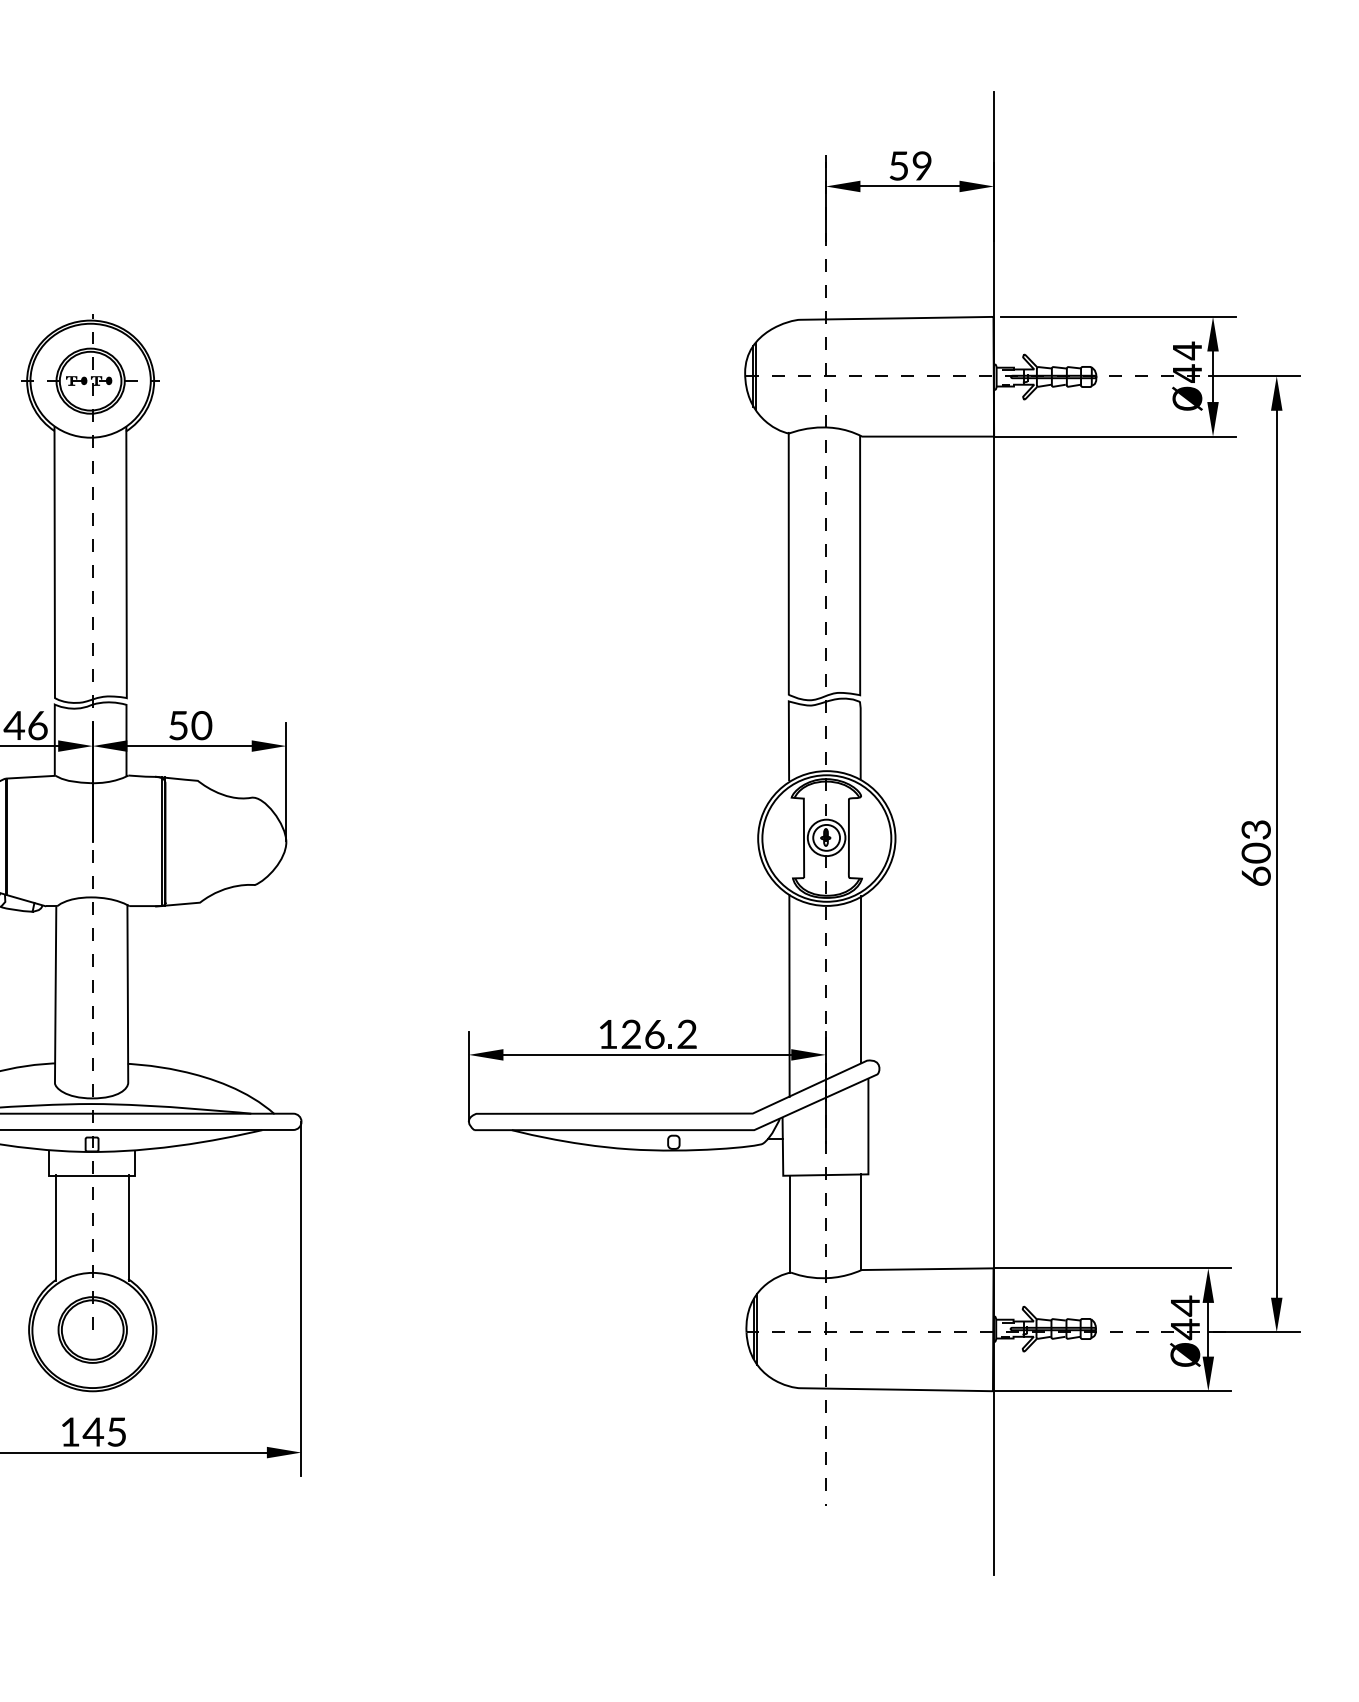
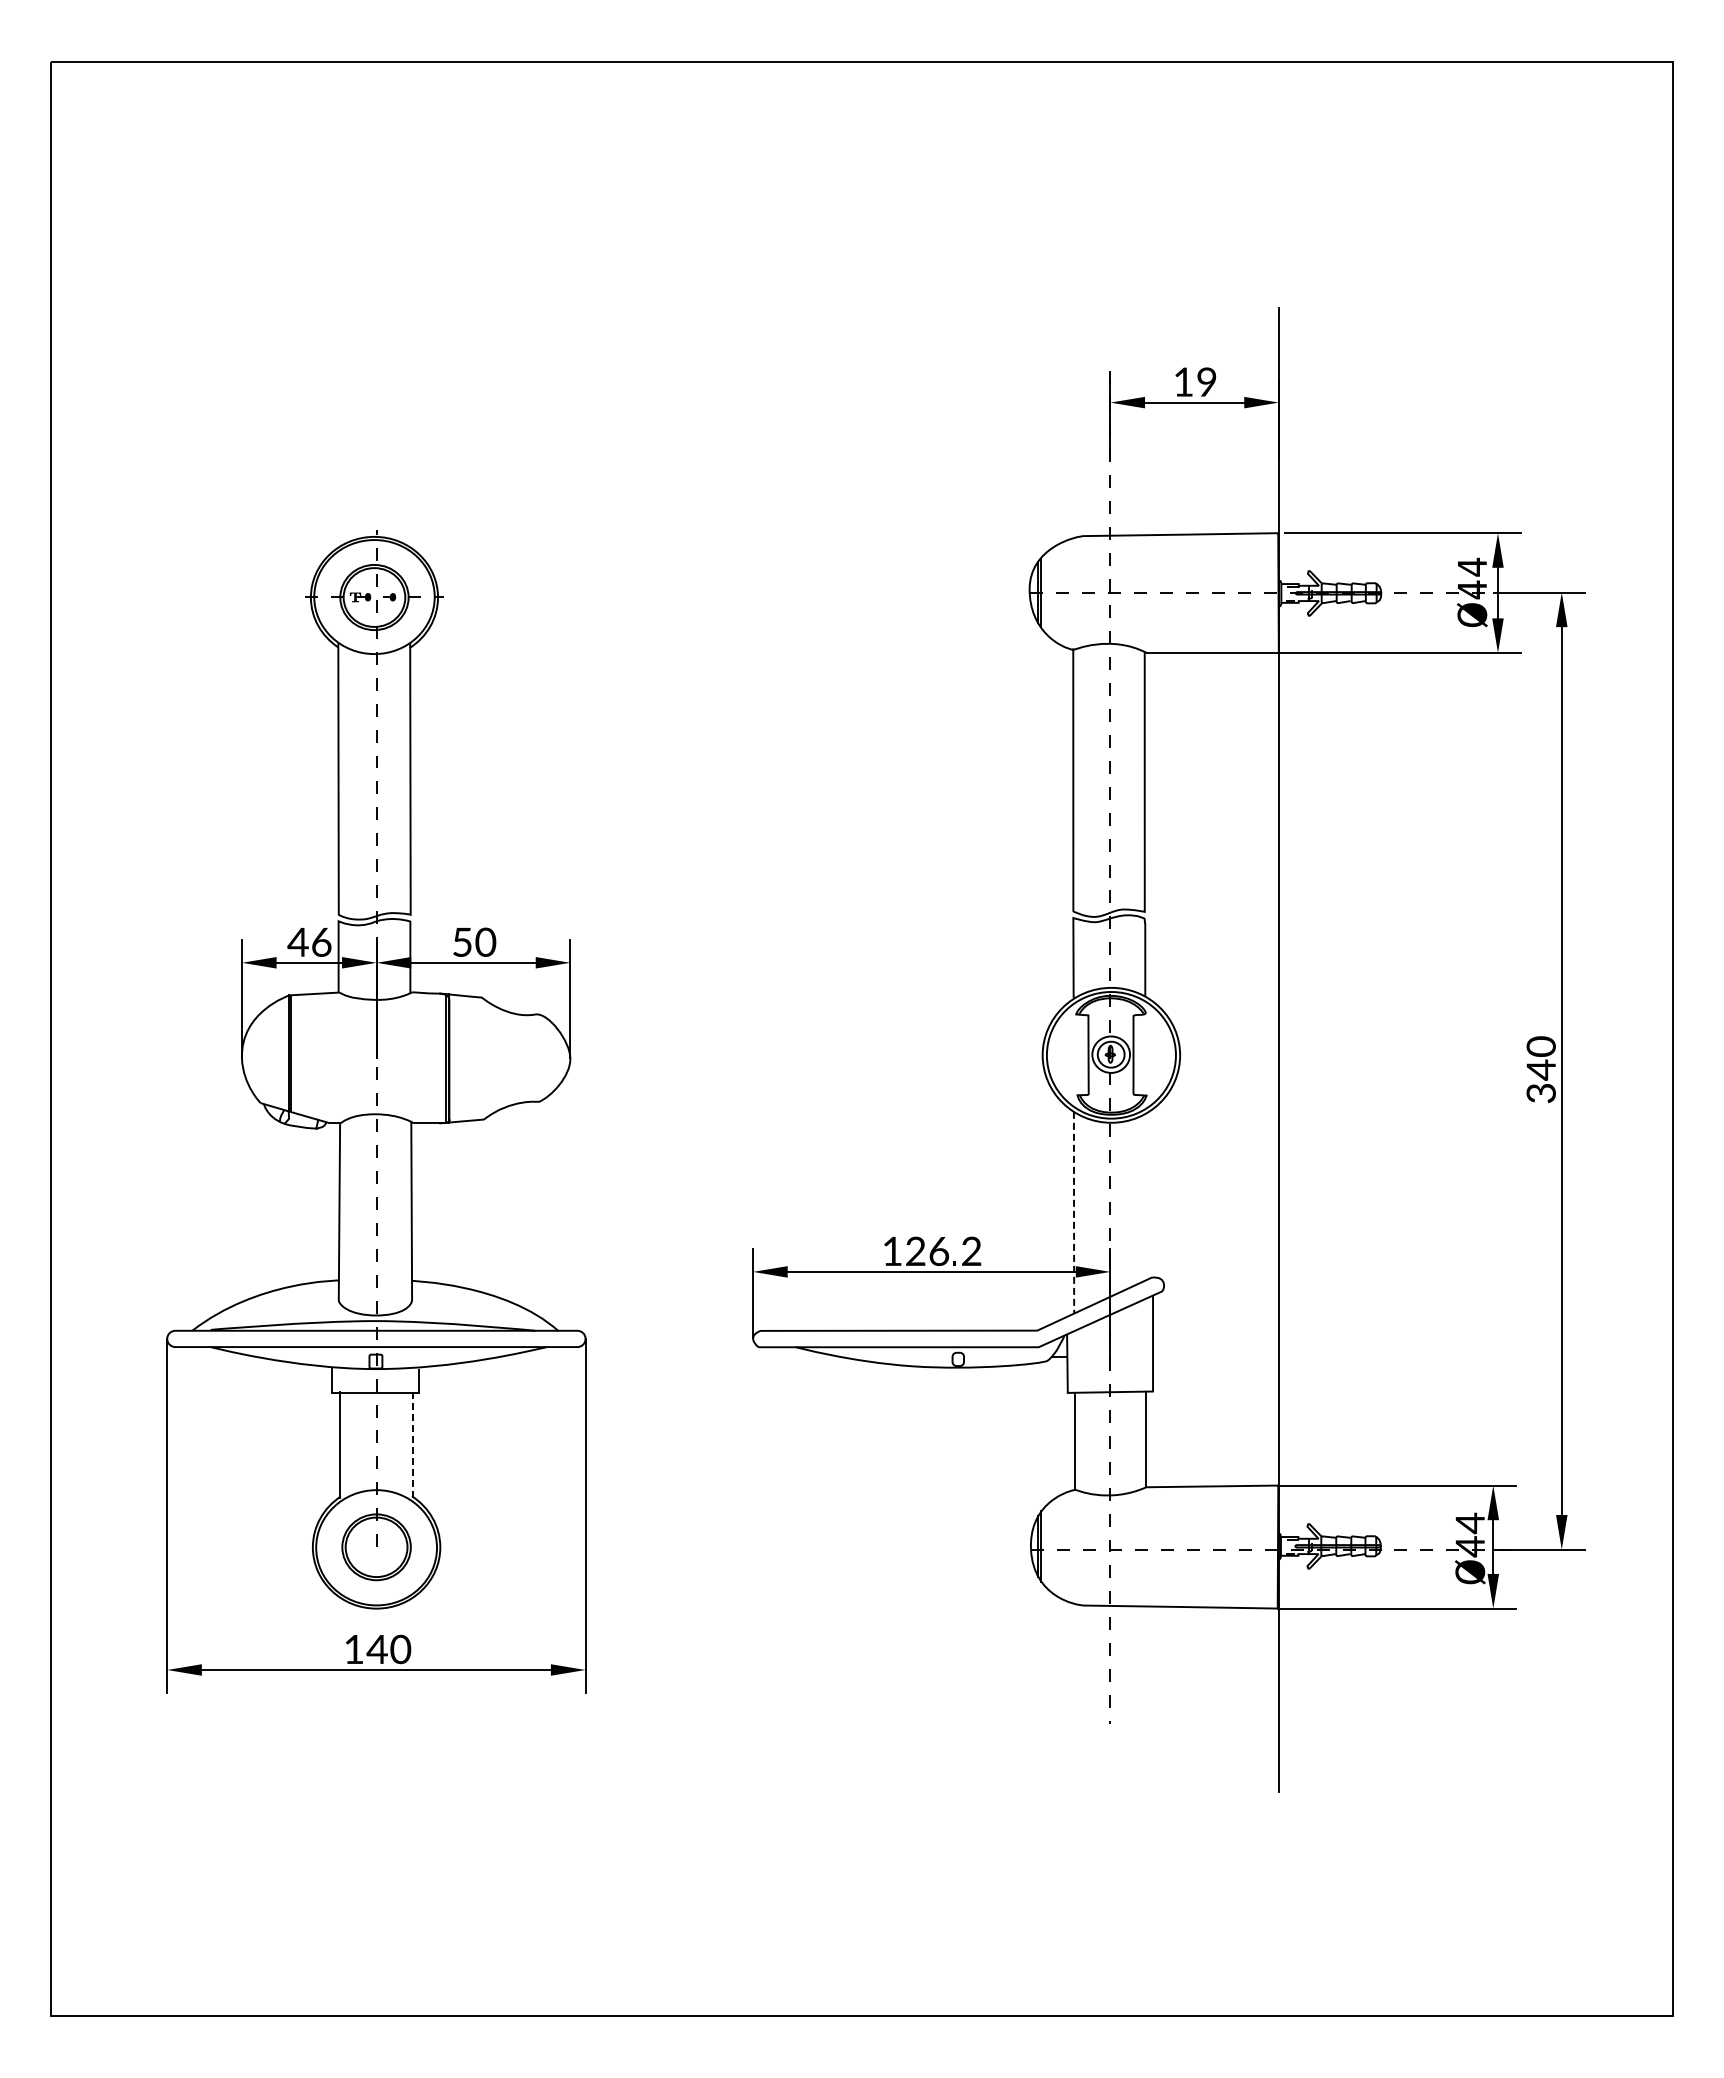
text: (898, 165) -> (1183, 381), 59 -> 19
fill: (96, 381) -> (380, 597), removed
text: (1255, 852) -> (1540, 1069), 603 -> 340
line: (860, 979) -> (1145, 1196), removed
line: (789, 996) -> (1074, 1213), solid -> dashed
line: (128, 1228) -> (412, 1445), solid -> dashed
text: (116, 1432) -> (400, 1649), 145 -> 140

